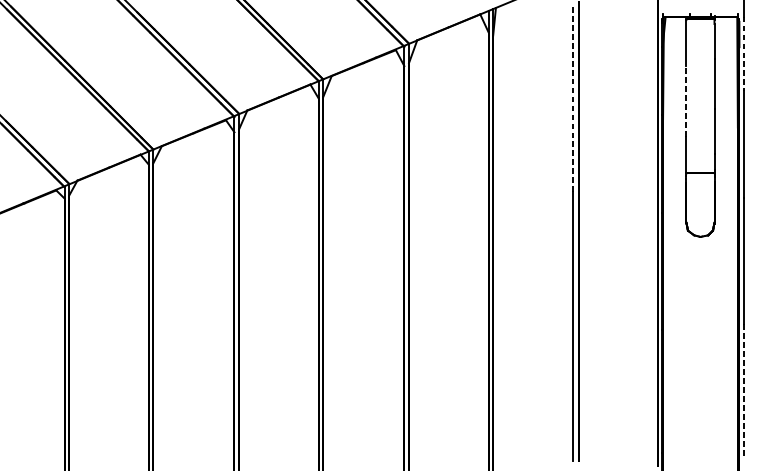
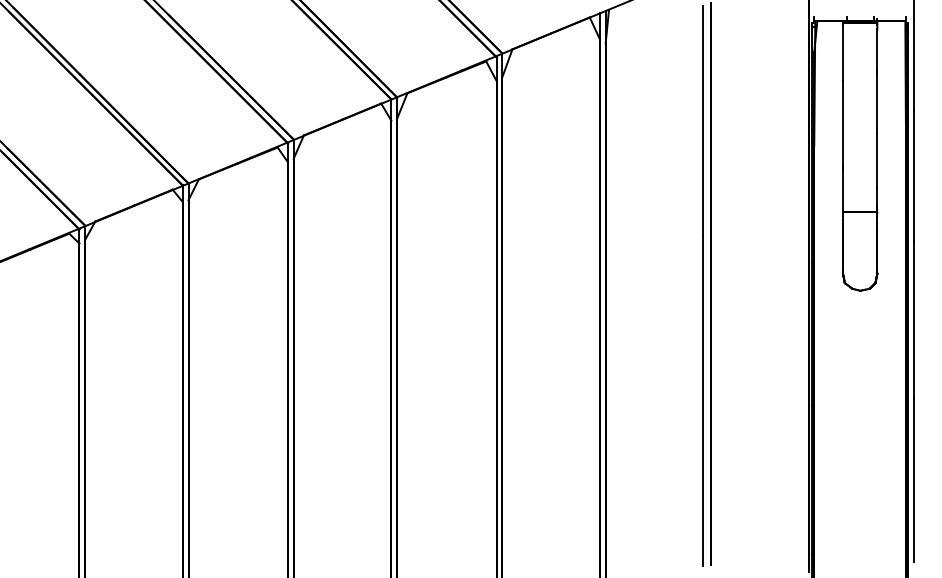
line: (743, 54) -> (913, 66), dashed -> solid
line: (572, 98) -> (703, 120), dashed -> solid
line: (686, 100) -> (842, 123), dashed -> solid
line: (743, 391) -> (913, 480), dashed -> solid

